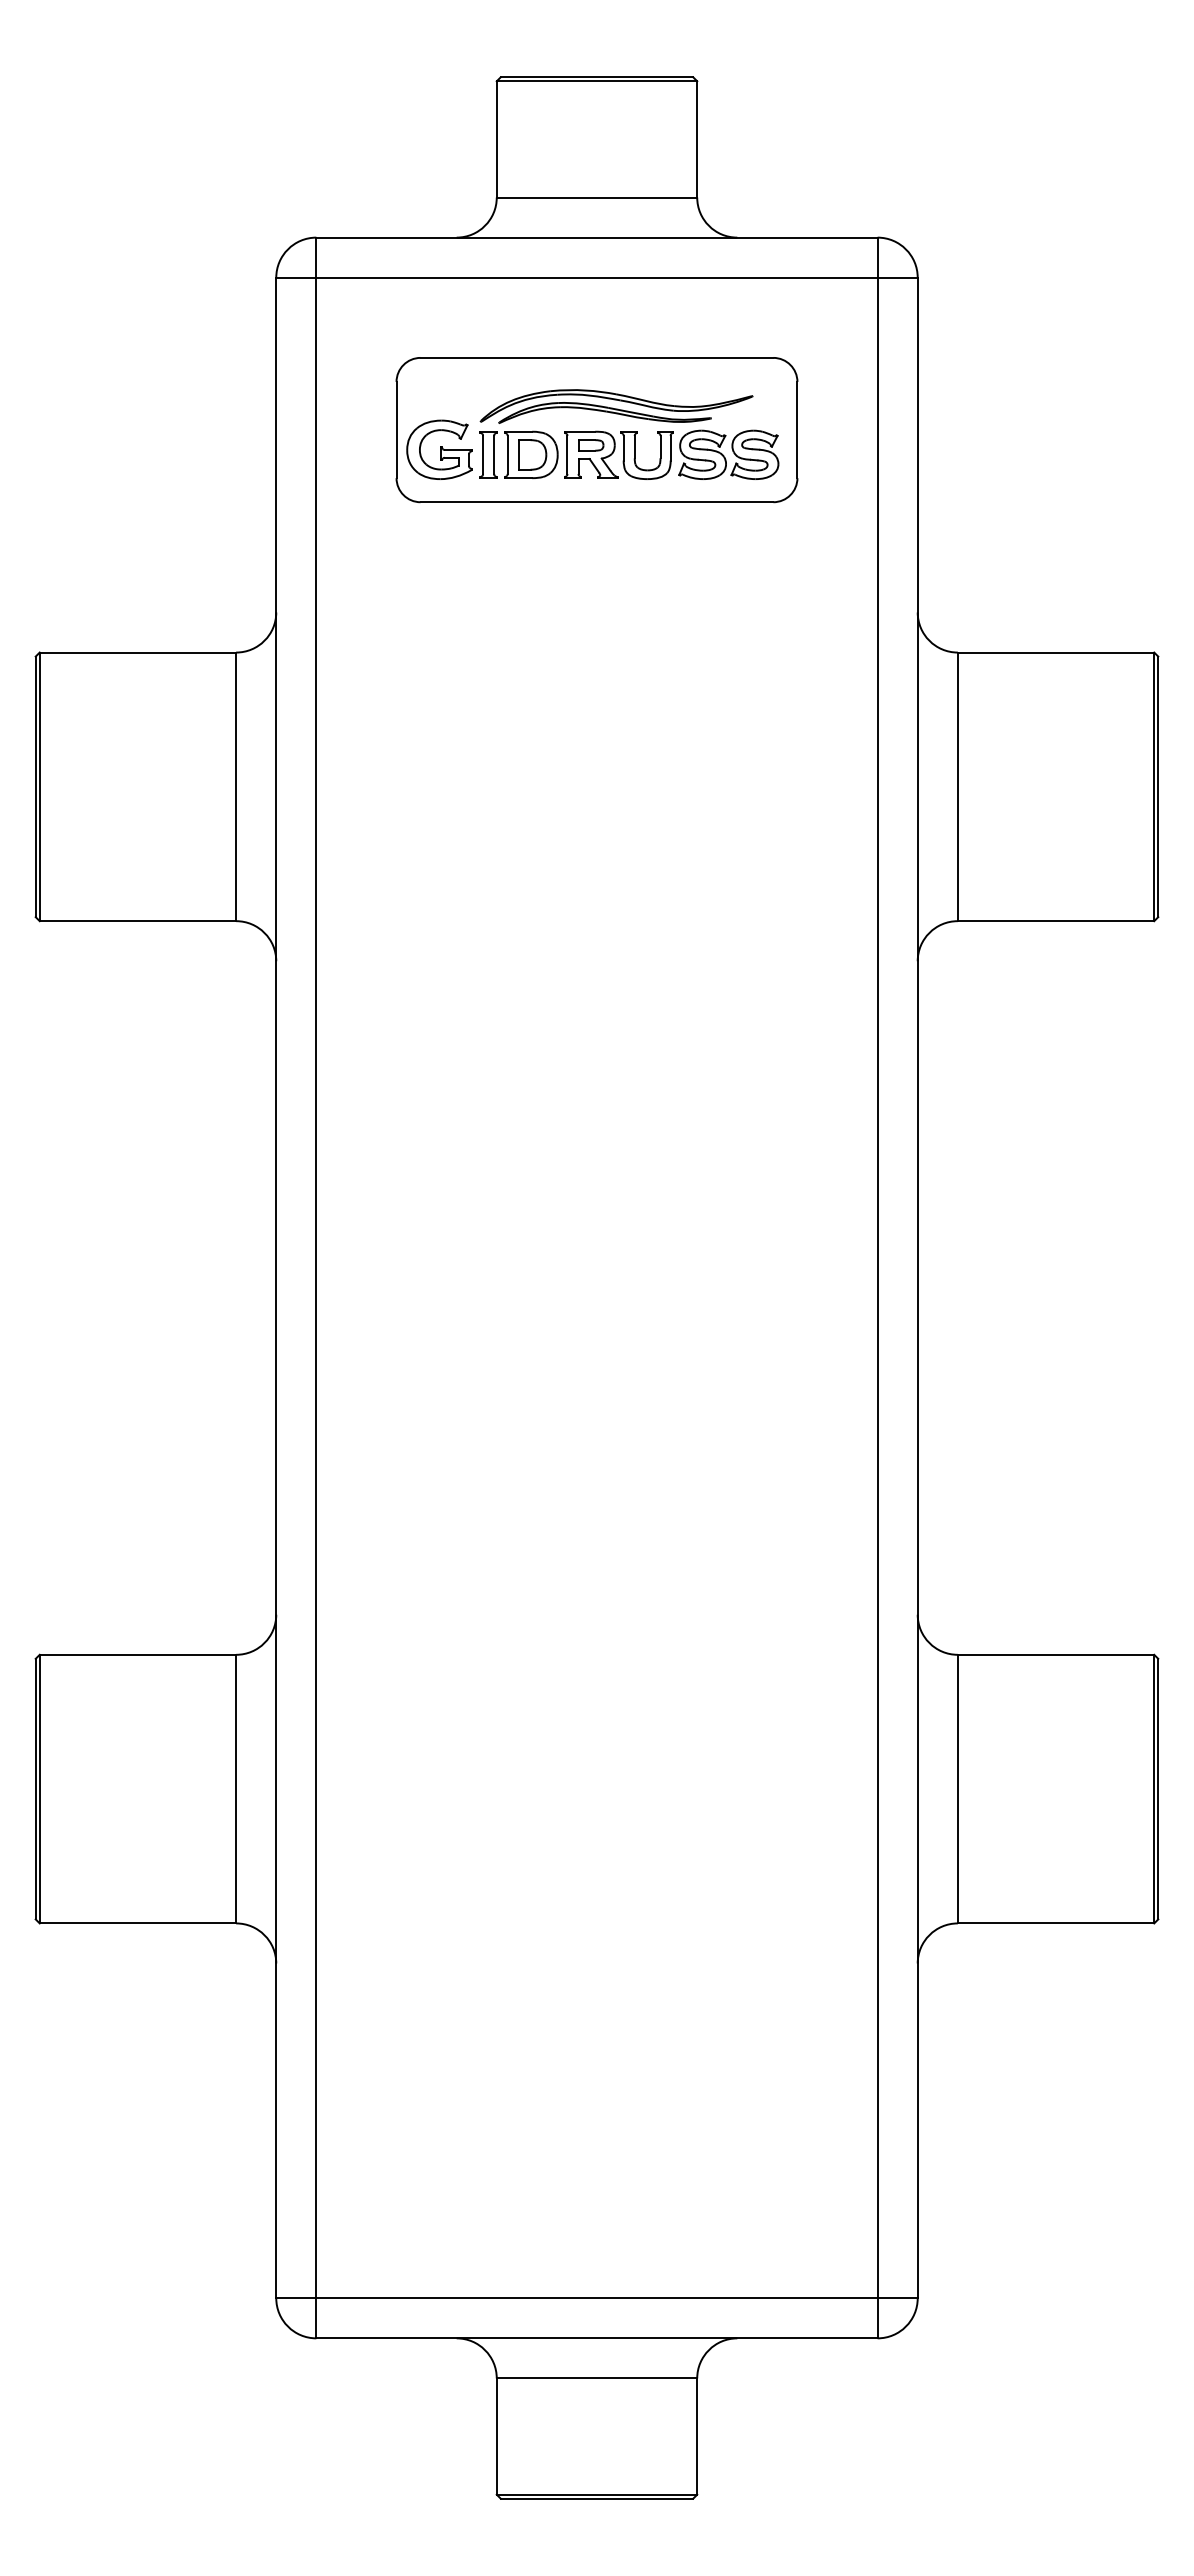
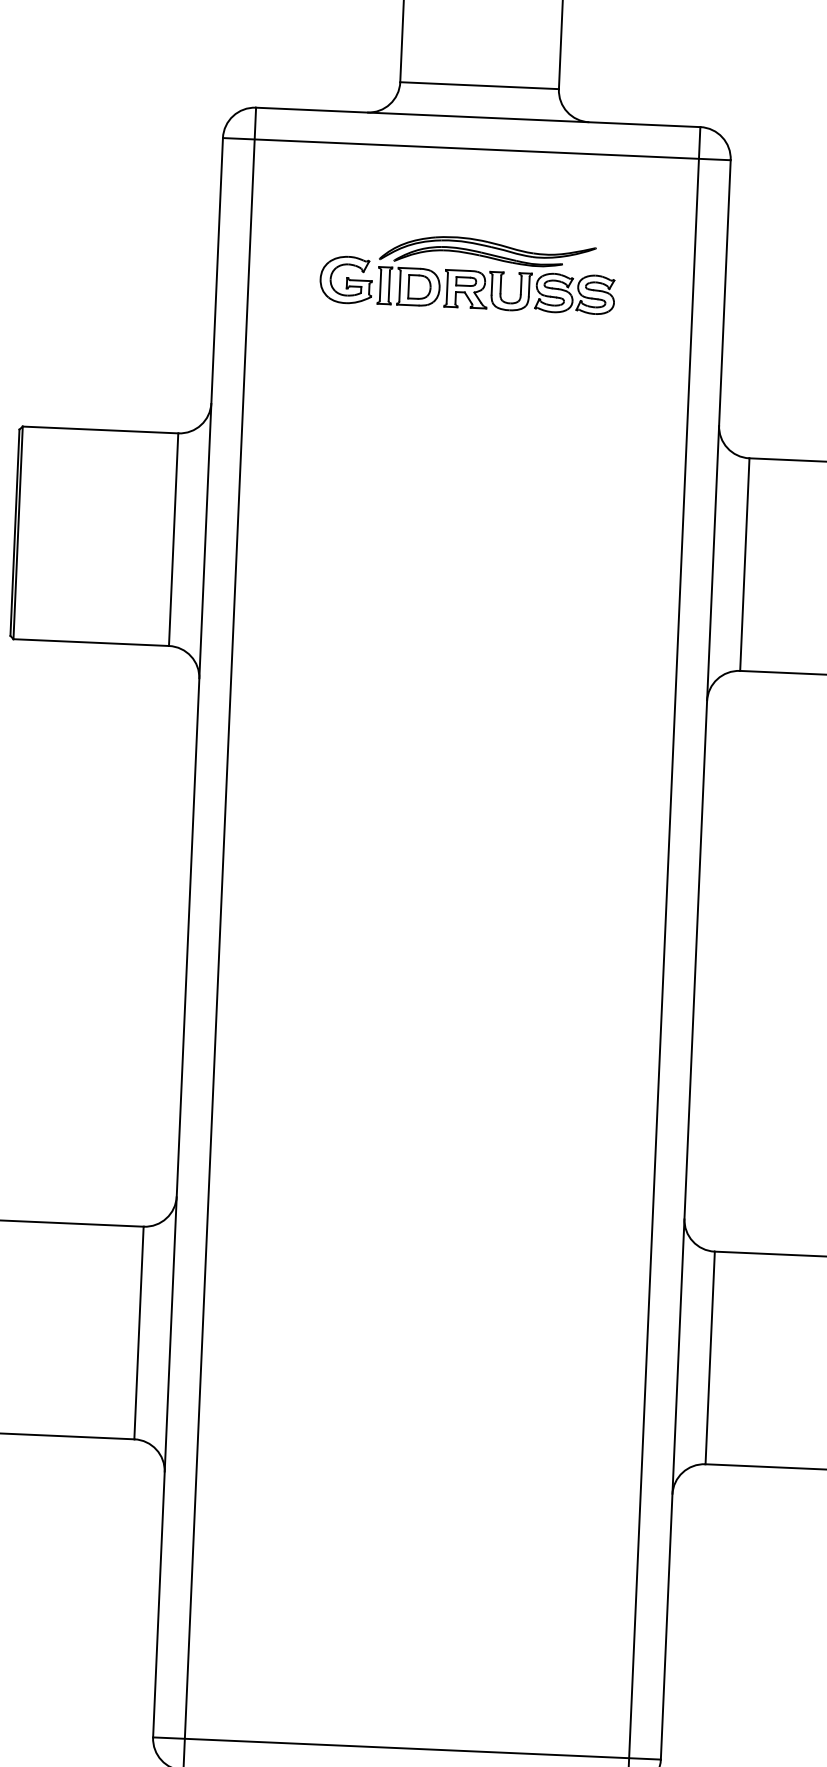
part: (596, 430) -> (471, 270), removed

